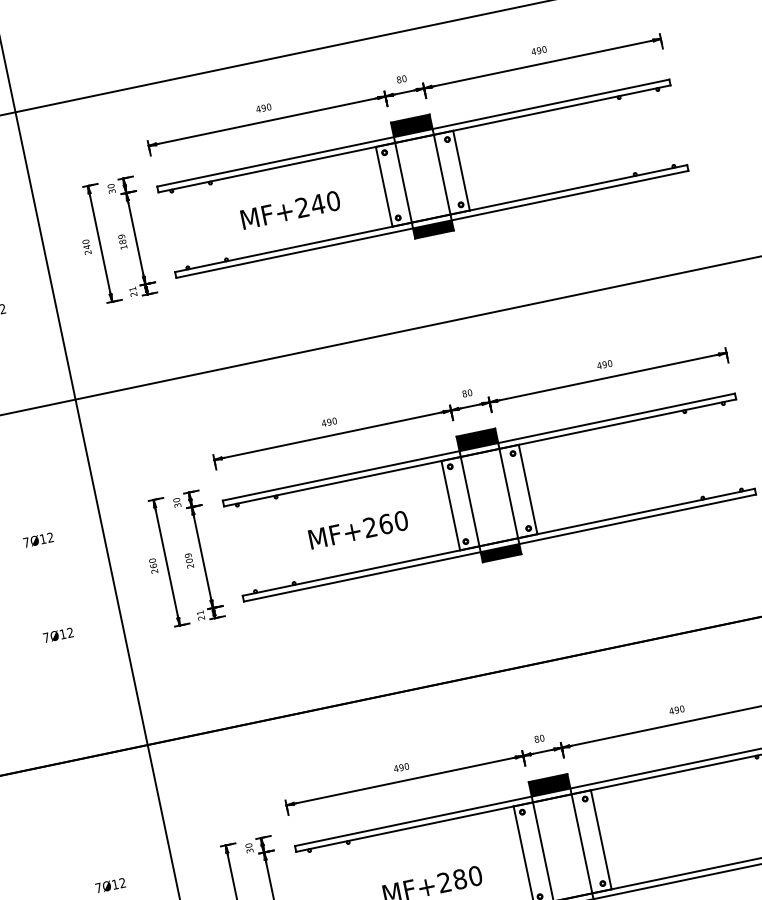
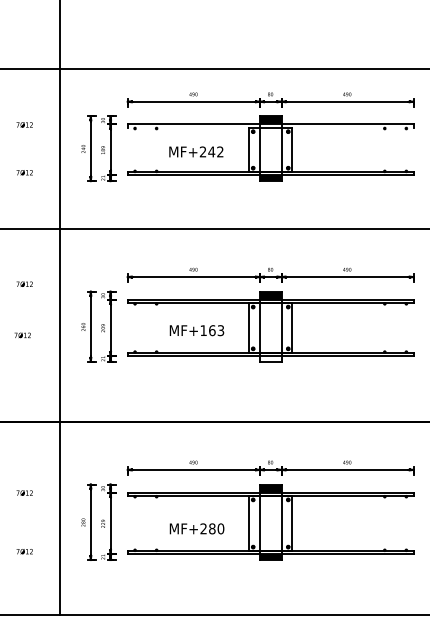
line: (414, 138) -> (270, 127), removed
text: (333, 200) -> (220, 151), MF+240 -> MF+242
text: (386, 523) -> (212, 330), MF+260 -> MF+163
text: (37, 538) -> (24, 283), moved
fill: (500, 552) -> (270, 358), removed
text: (57, 635) -> (22, 335), moved

